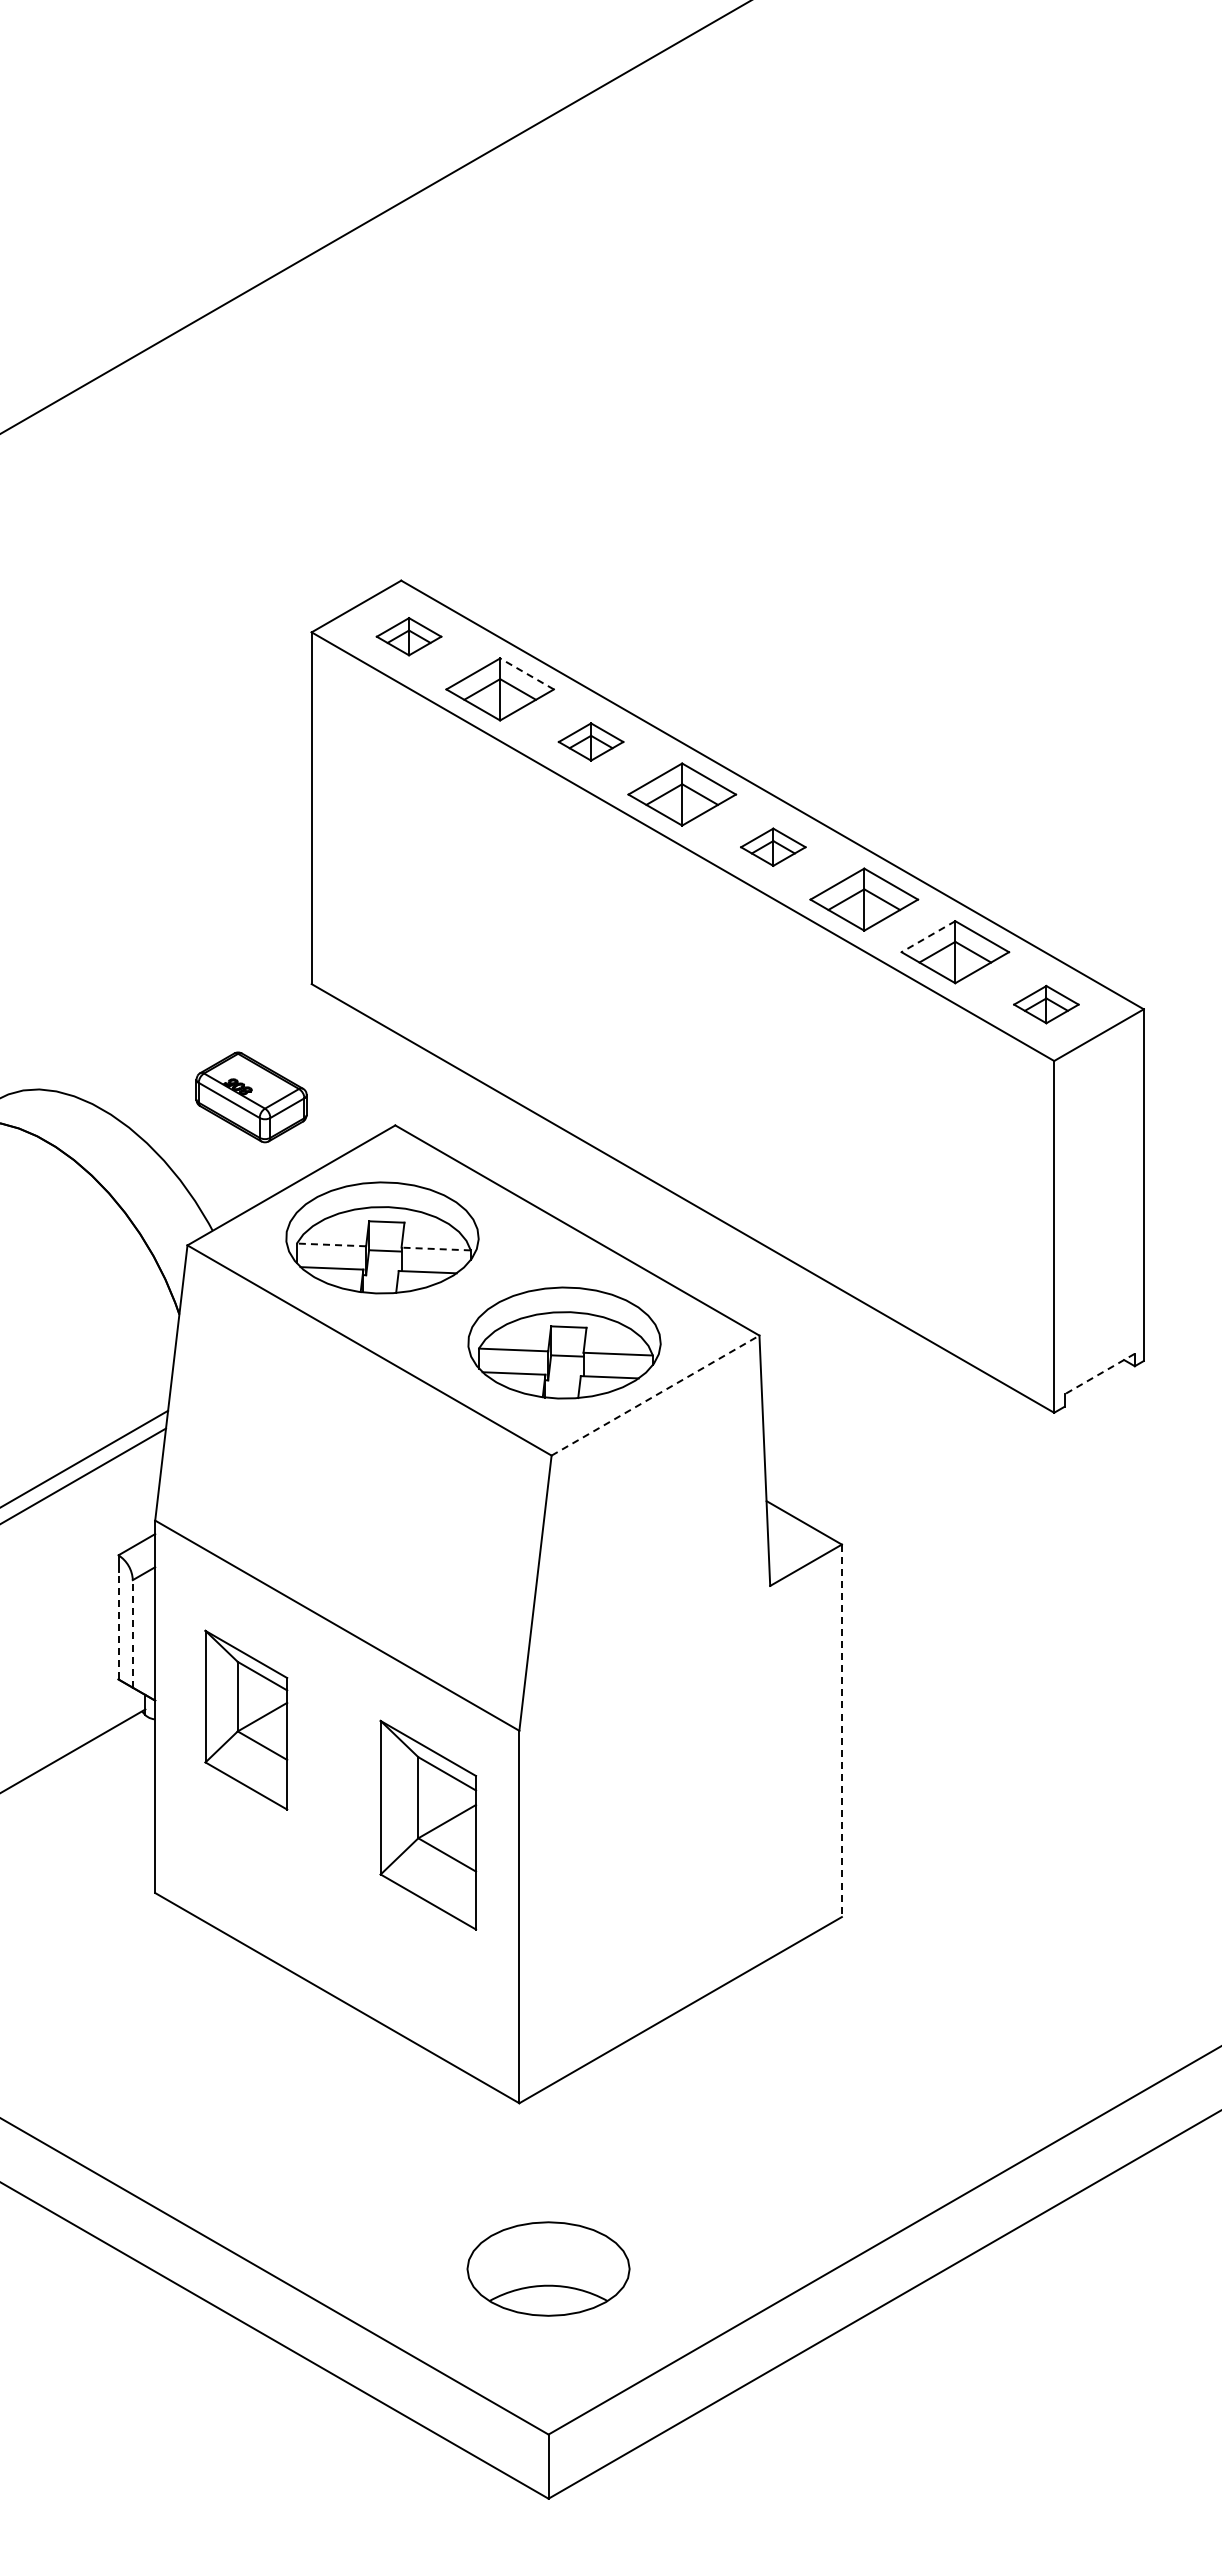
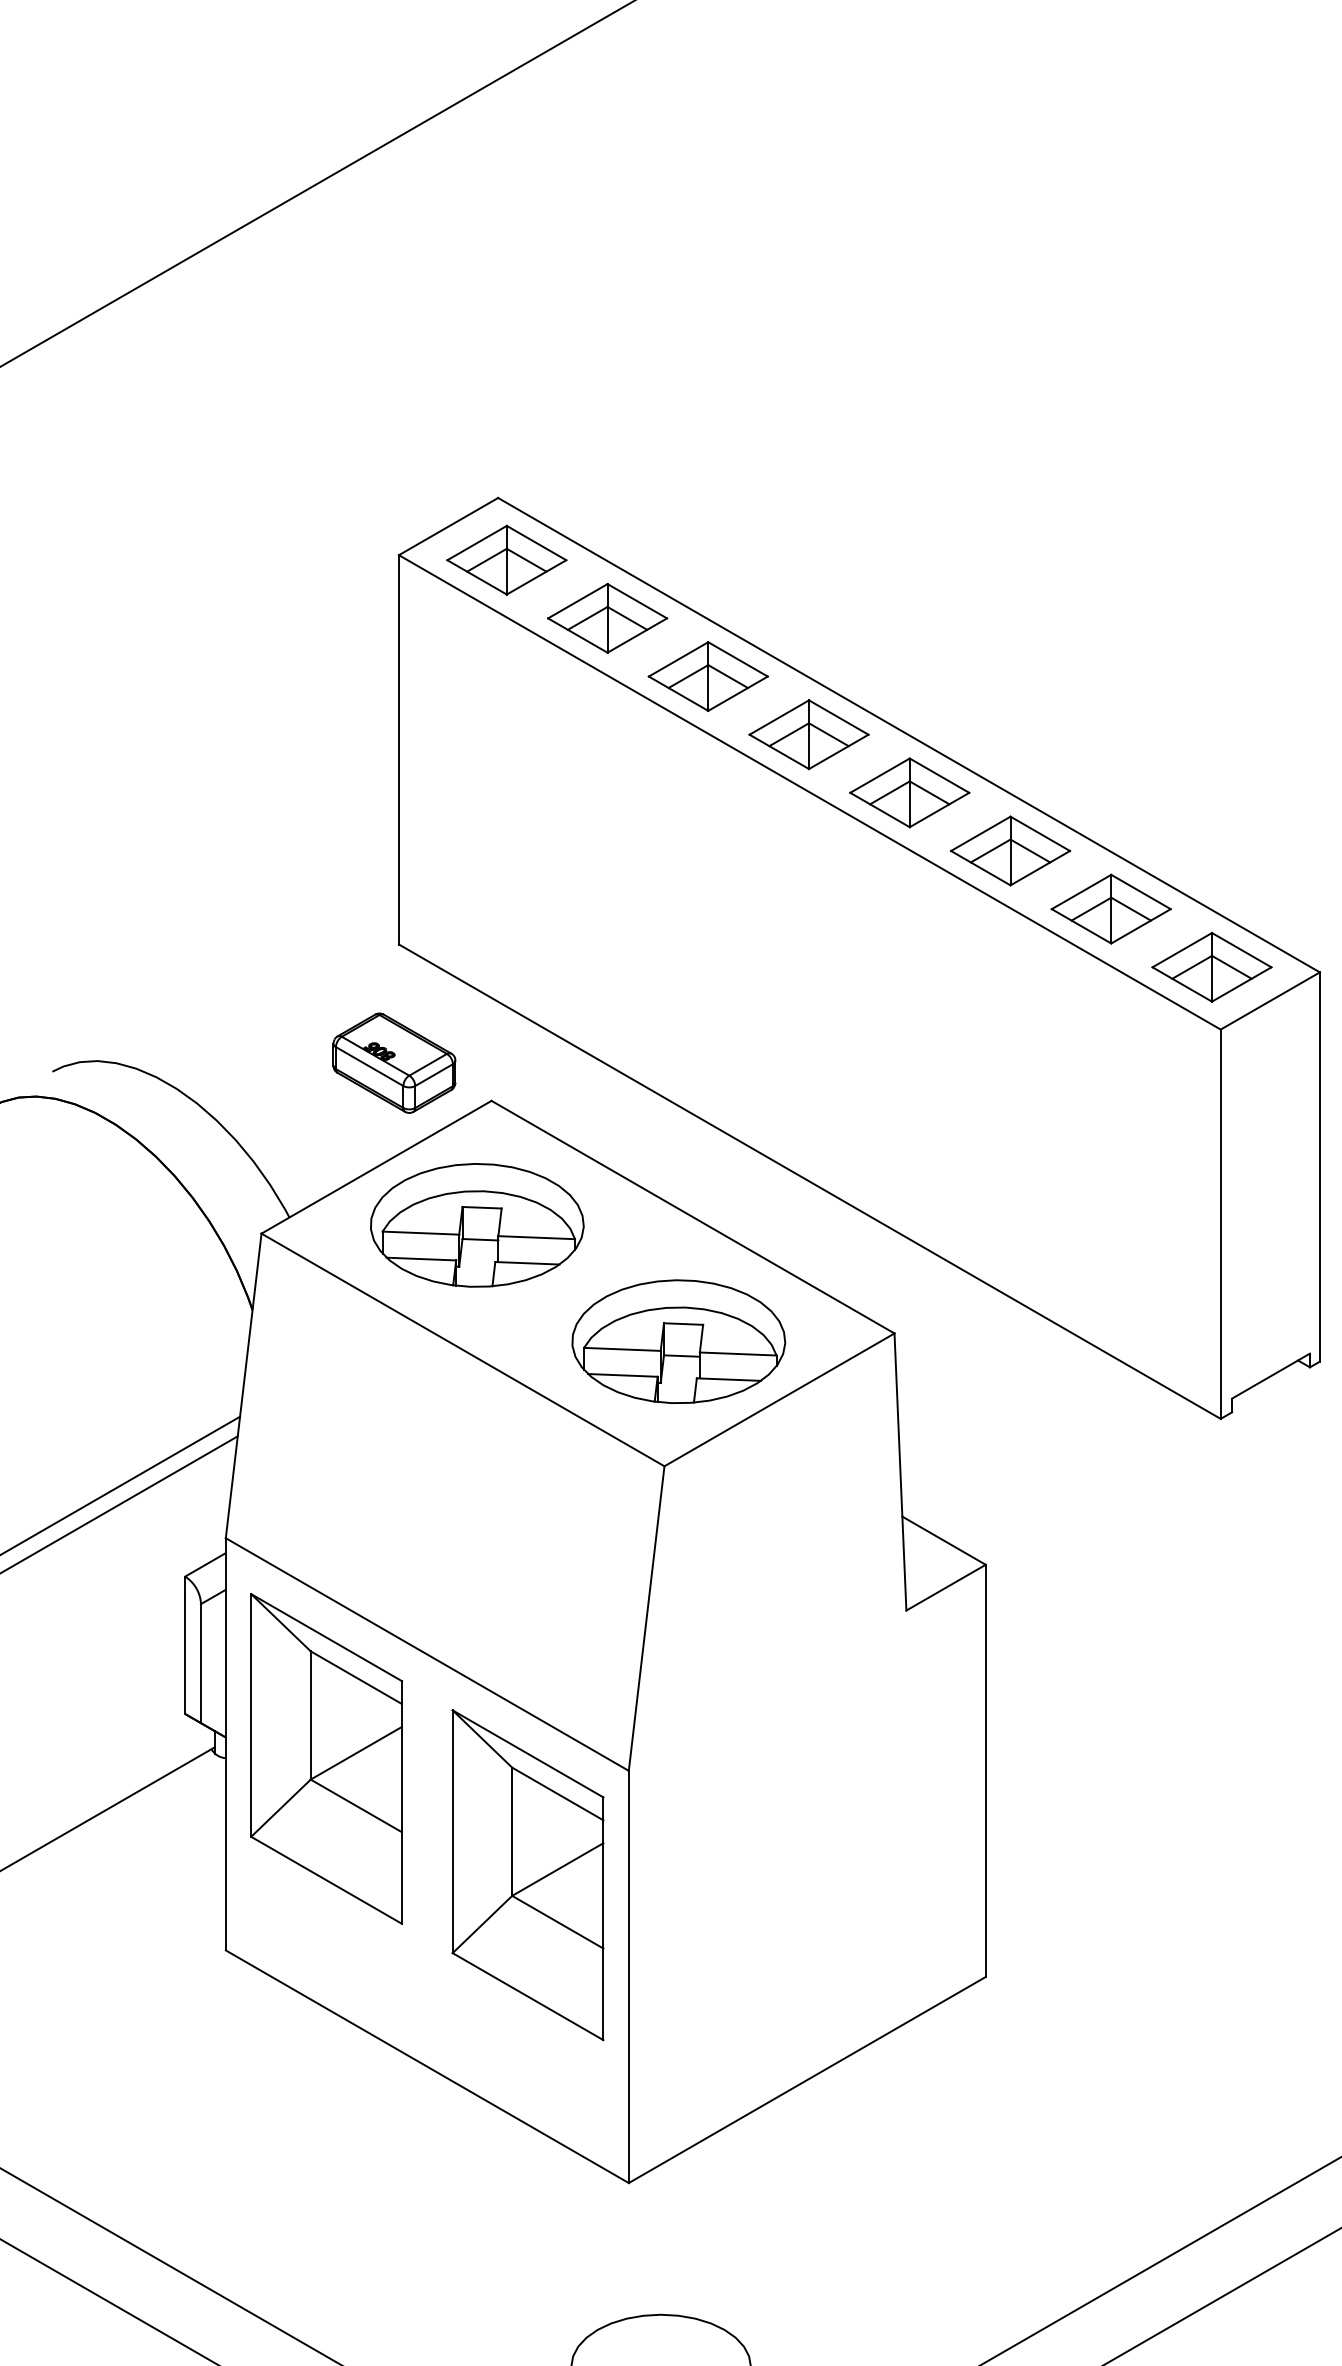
part: (408, 636) -> (506, 559), size x1.67
line: (526, 673) -> (636, 600), dashed -> solid
part: (590, 741) -> (707, 675), size x1.67
part: (773, 847) -> (910, 793), size x1.67
line: (928, 936) -> (1081, 891), dashed -> solid
part: (1046, 1004) -> (1212, 967), size x1.67
part: (251, 1097) -> (394, 1063), moved
line: (331, 1244) -> (420, 1232), dashed -> solid
line: (436, 1249) -> (537, 1238), dashed -> solid
line: (1099, 1374) -> (1270, 1376), dashed -> solid
line: (655, 1395) -> (779, 1399), dashed -> solid
line: (118, 1625) -> (185, 1654), dashed -> solid
line: (132, 1633) -> (200, 1663), dashed -> solid
part: (246, 1720) -> (326, 1759), size x1.67
line: (841, 1731) -> (985, 1771), dashed -> solid
part: (428, 1825) -> (528, 1875), size x1.43

